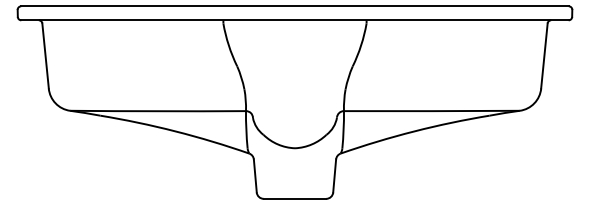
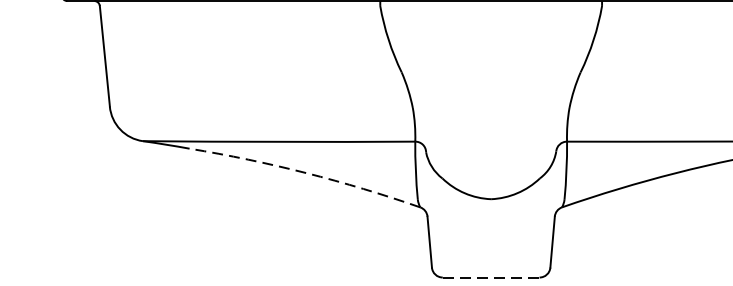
arc: (175, 131) -> (306, 173), solid -> dashed
line: (295, 198) -> (491, 276), solid -> dashed

